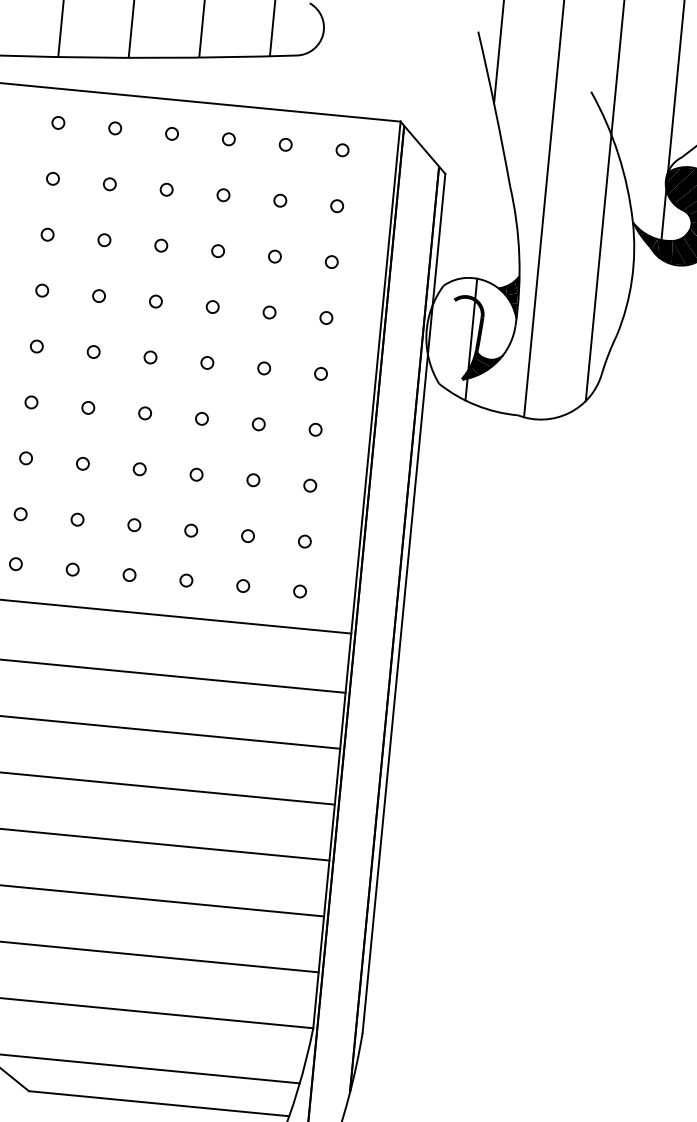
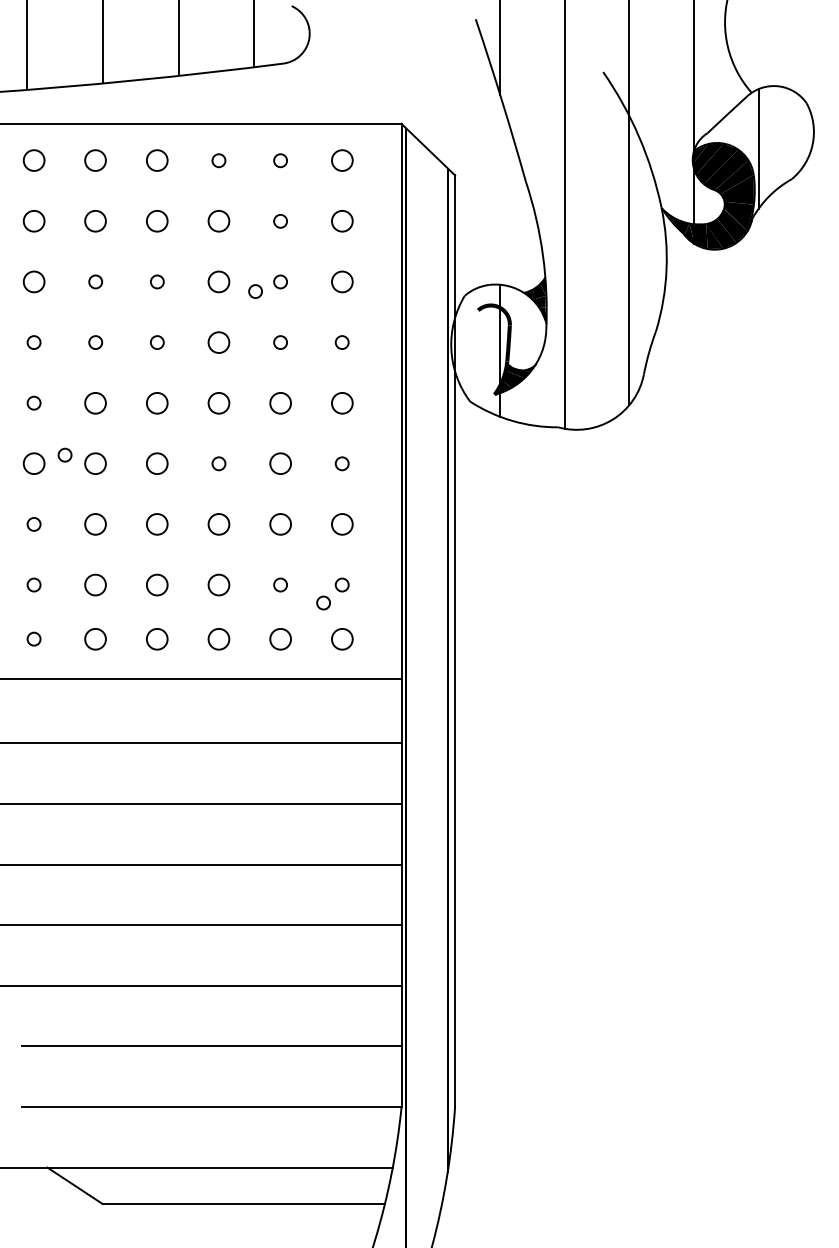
circle: (57, 122) -> (33, 160), size x1.6
circle: (115, 128) -> (95, 160), size x1.6
circle: (172, 133) -> (157, 160), size x1.6
circle: (341, 150) -> (341, 160), size x1.6
circle: (52, 178) -> (33, 221), size x1.6
circle: (109, 184) -> (95, 221), size x1.6
circle: (166, 189) -> (157, 221), size x1.6
circle: (223, 195) -> (218, 221), size x1.6
circle: (336, 206) -> (341, 221), size x1.6
circle: (47, 234) -> (33, 281), size x1.6
circle: (217, 250) -> (218, 281), size x1.6
circle: (331, 261) -> (341, 281), size x1.6
circle: (250, 263) -> (255, 291), added
circle: (212, 306) -> (218, 342), size x1.6
circle: (93, 351) -> (95, 402), size x1.6
circle: (150, 356) -> (157, 402), size x1.6
circle: (206, 362) -> (218, 402), size x1.6
circle: (264, 367) -> (280, 402), size x1.6
circle: (320, 373) -> (341, 402), size x1.6
circle: (60, 396) -> (64, 454), added
circle: (30, 402) -> (33, 463), size x1.6
circle: (88, 407) -> (95, 463), size x1.6
circle: (145, 413) -> (157, 463), size x1.6
circle: (258, 424) -> (280, 463), size x1.6
circle: (82, 463) -> (95, 524), size x1.6
circle: (139, 469) -> (157, 524), size x1.6
circle: (196, 474) -> (218, 524), size x1.6
circle: (253, 480) -> (280, 524), size x1.6
circle: (309, 485) -> (341, 524), size x1.6
circle: (77, 519) -> (95, 584), size x1.6
circle: (134, 524) -> (157, 584), size x1.6
circle: (190, 530) -> (218, 584), size x1.6
circle: (286, 556) -> (323, 602), added
circle: (72, 569) -> (95, 638), size x1.6
circle: (129, 574) -> (157, 638), size x1.6
circle: (186, 579) -> (218, 638), size x1.6
circle: (243, 585) -> (280, 638), size x1.6
circle: (299, 590) -> (341, 638), size x1.6

